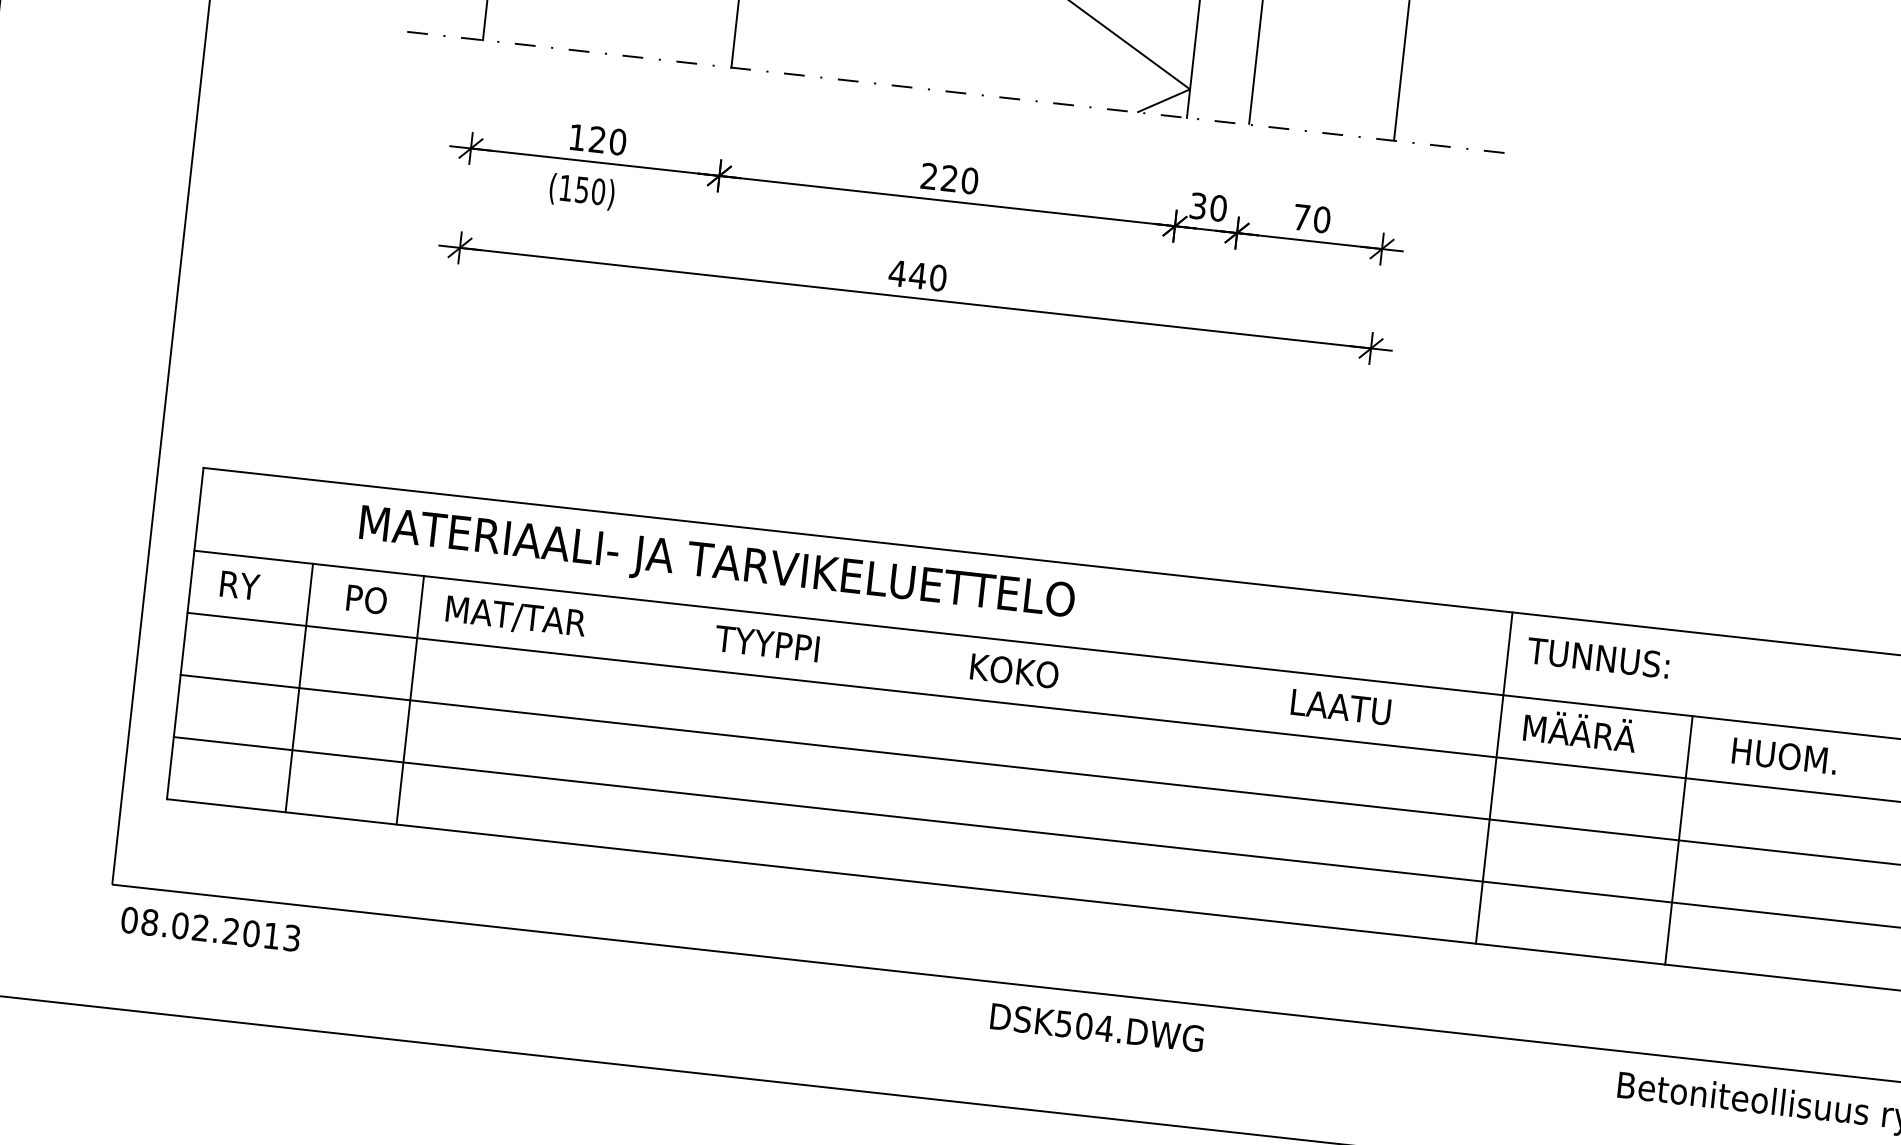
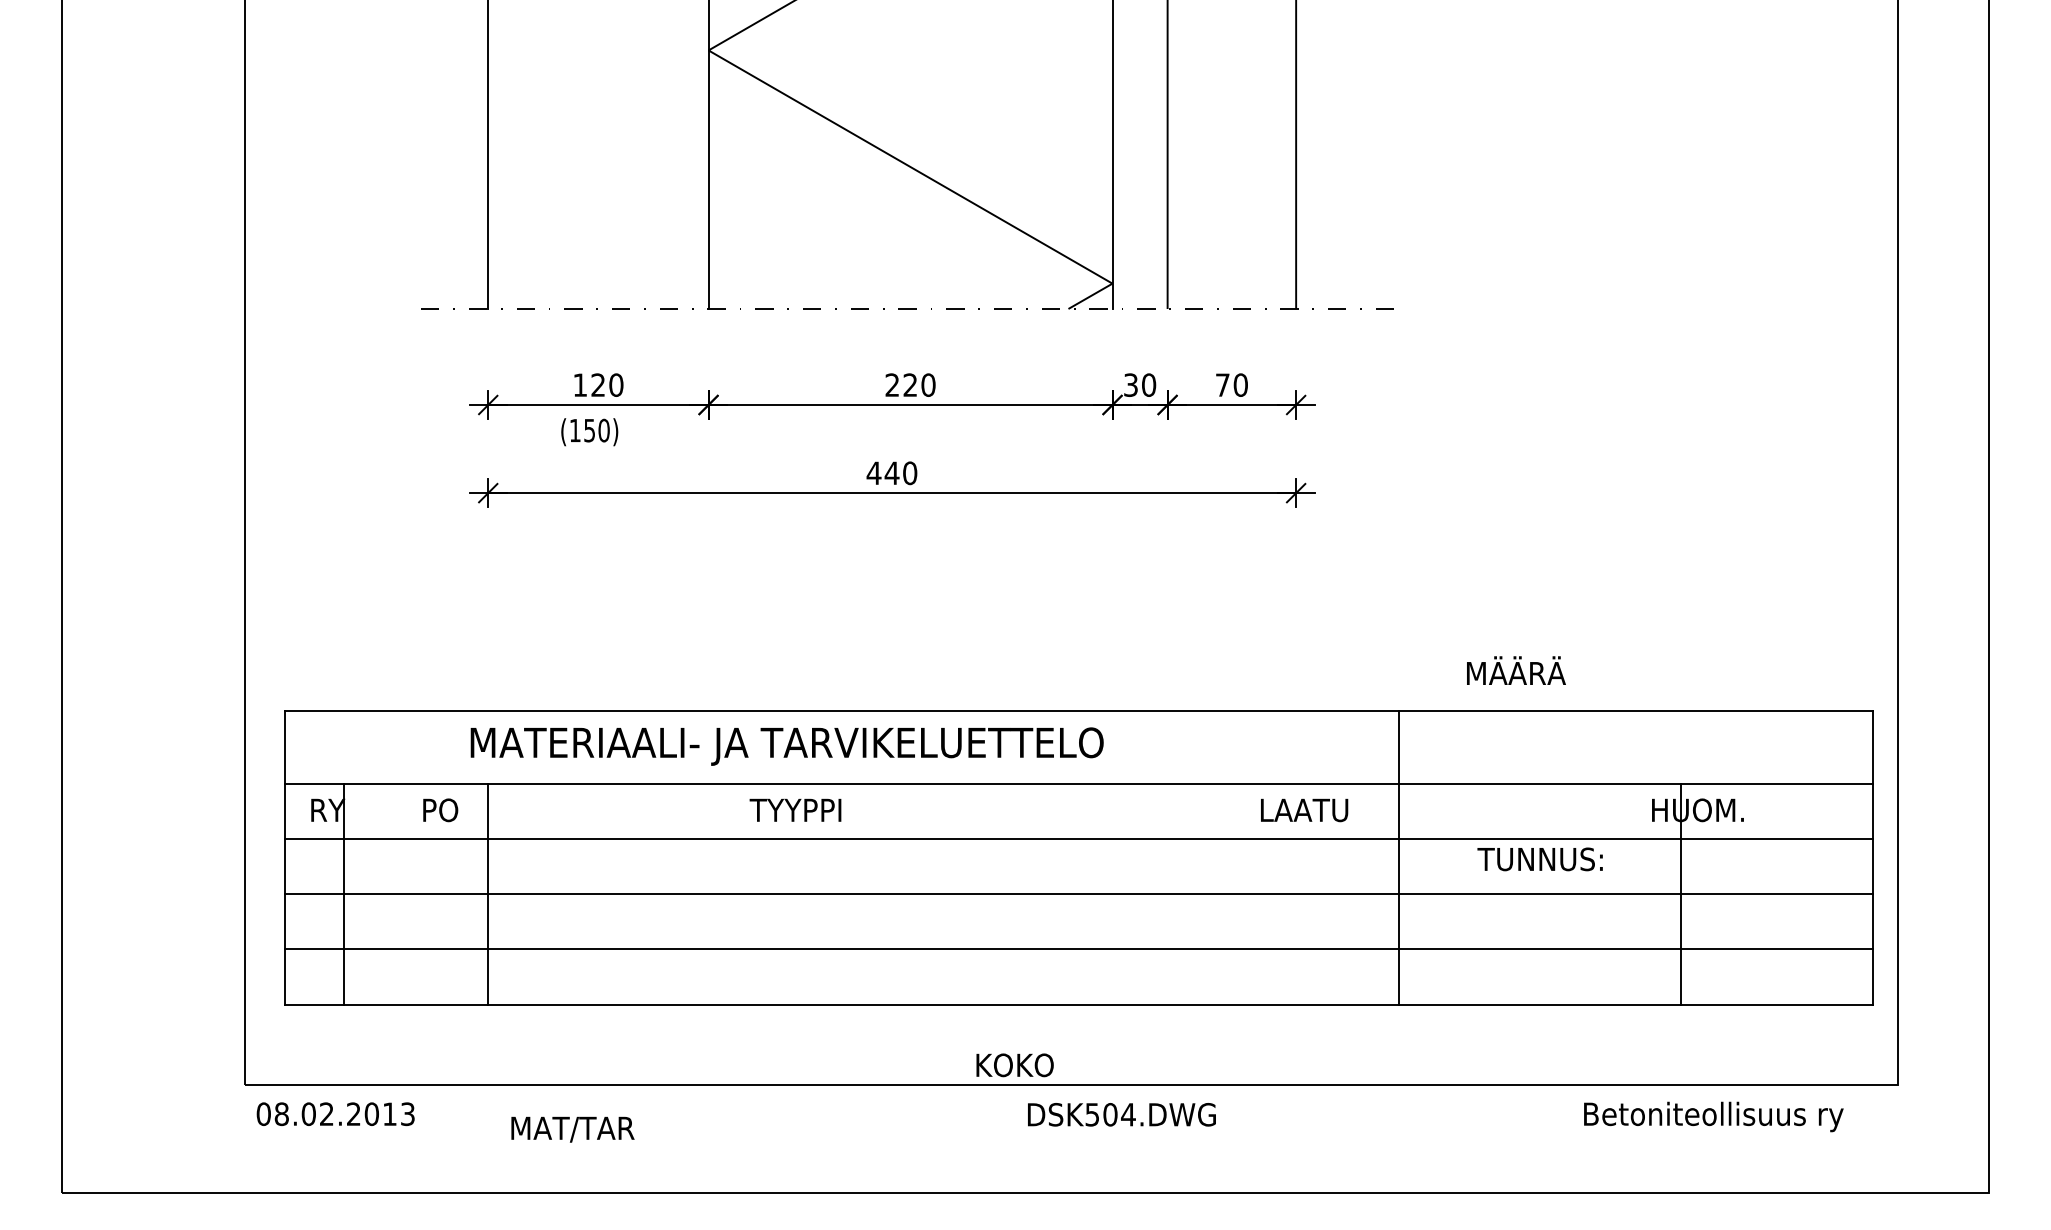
text: (716, 565) -> (786, 746), moved
text: (515, 617) -> (572, 1129), moved
text: (1597, 658) -> (1539, 859), moved
text: (1013, 671) -> (1014, 1065), moved
line: (299, 688) -> (344, 894), moved
text: (1580, 730) -> (1516, 670), moved
line: (1494, 777) -> (1398, 857), moved
line: (1678, 840) -> (1681, 894), moved

